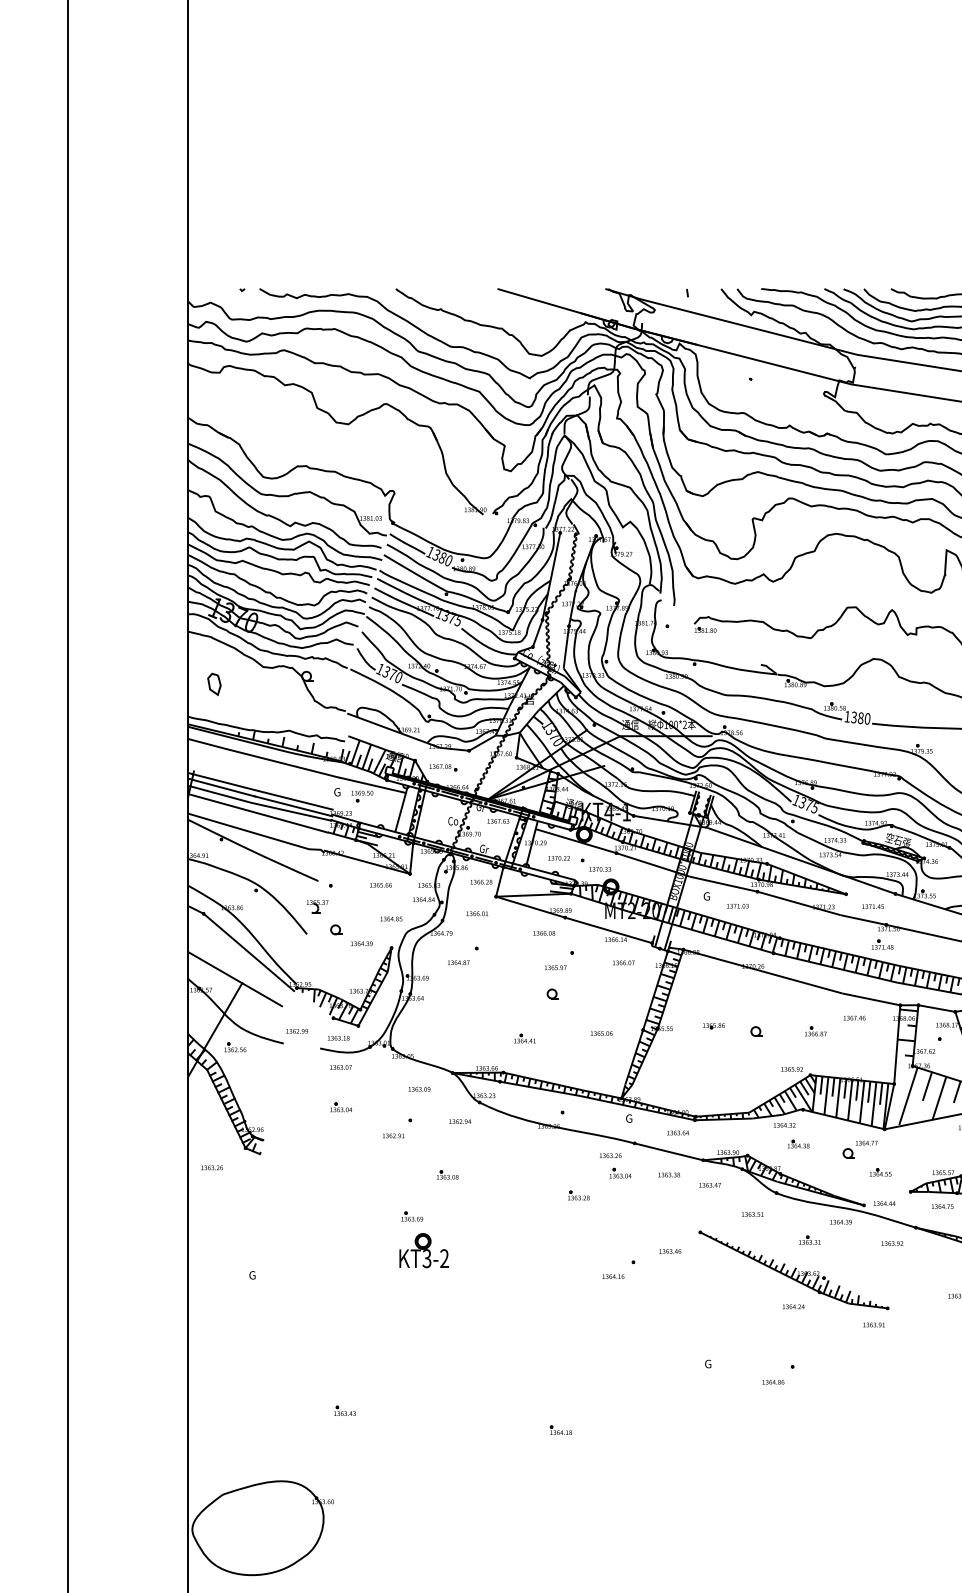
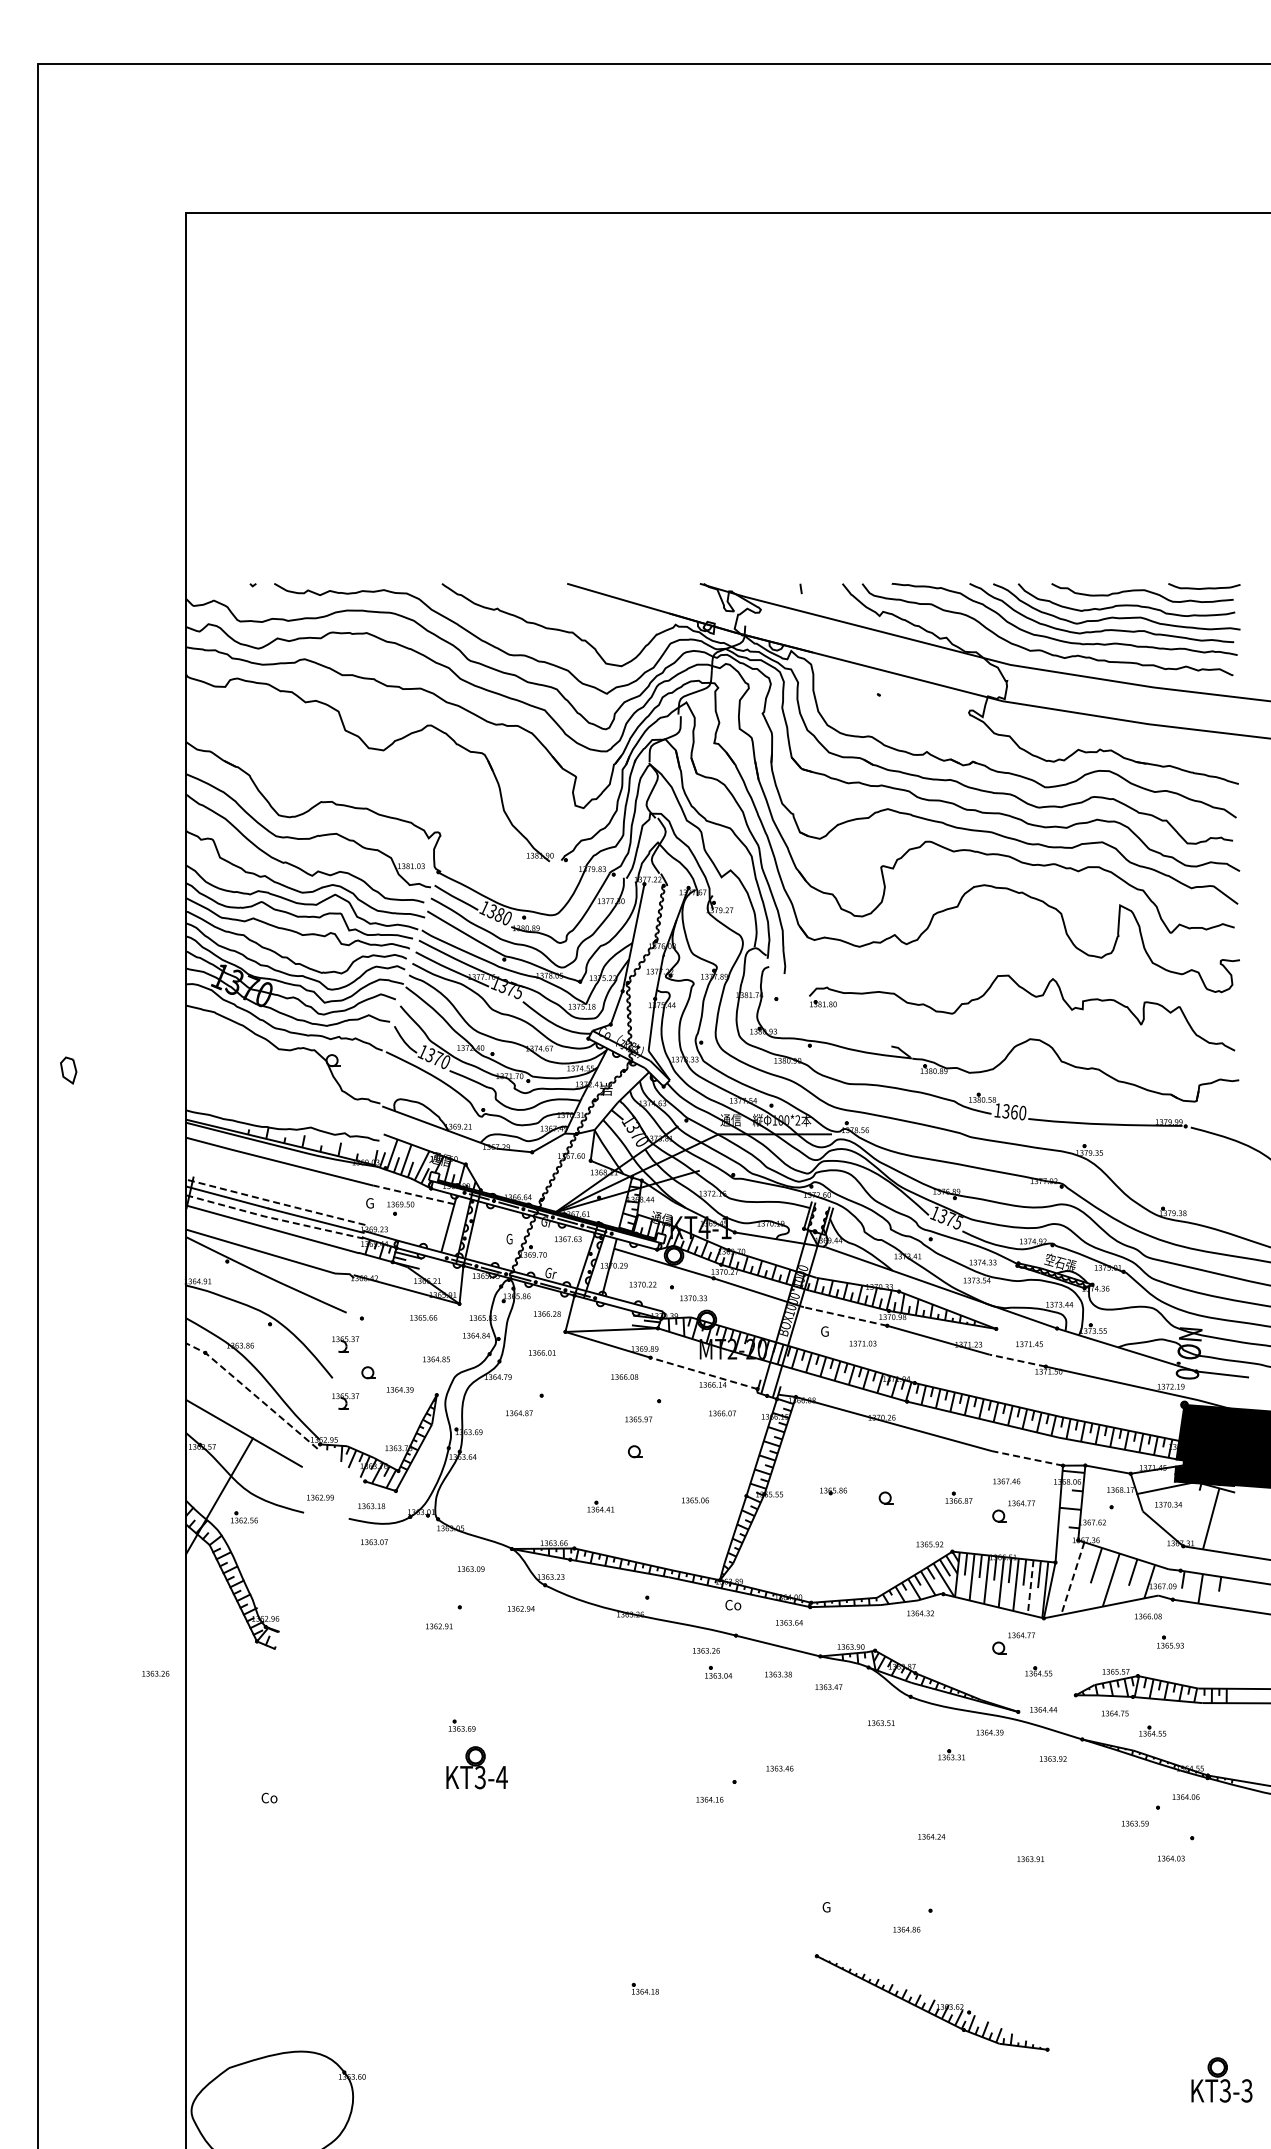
part: (214, 684) -> (68, 1070), moved
text: (860, 718) -> (1014, 1112), 1380 -> 1360
part: (443, 768) -> (500, 1173), removed
line: (372, 785) -> (413, 1194), solid -> dashed
line: (259, 791) -> (274, 1202), solid -> dashed
line: (258, 804) -> (273, 1218), solid -> dashed
text: (454, 821) -> (514, 1239), Co -> G
line: (723, 884) -> (845, 1316), solid -> dashed
line: (863, 919) -> (1017, 1360), solid -> dashed
line: (608, 930) -> (703, 1373), solid -> dashed
part: (882, 944) -> (1041, 1390), removed
line: (241, 946) -> (252, 1393), solid -> dashed
part: (317, 953) -> (345, 1401), added
line: (871, 999) -> (1027, 1458), solid -> dashed
part: (860, 1042) -> (1013, 1511), added
line: (907, 1096) -> (1072, 1578), solid -> dashed
line: (873, 1104) -> (1030, 1587), solid -> dashed
part: (341, 1107) -> (374, 1591), removed
text: (634, 1118) -> (735, 1605), G -> Co
part: (798, 1144) -> (937, 1636), removed
text: (211, 1167) -> (155, 1673), moved
part: (447, 1174) -> (505, 1674), removed
part: (578, 1195) -> (666, 1699), removed
text: (444, 1257) -> (501, 1776), KT3-2 -> KT3-4
part: (793, 1270) -> (931, 2002), moved
text: (257, 1275) -> (271, 1798), G -> Co
part: (345, 1410) -> (379, 1964), removed

